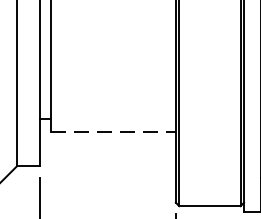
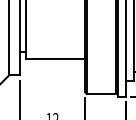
line: (113, 131) -> (55, 58), dashed -> solid

